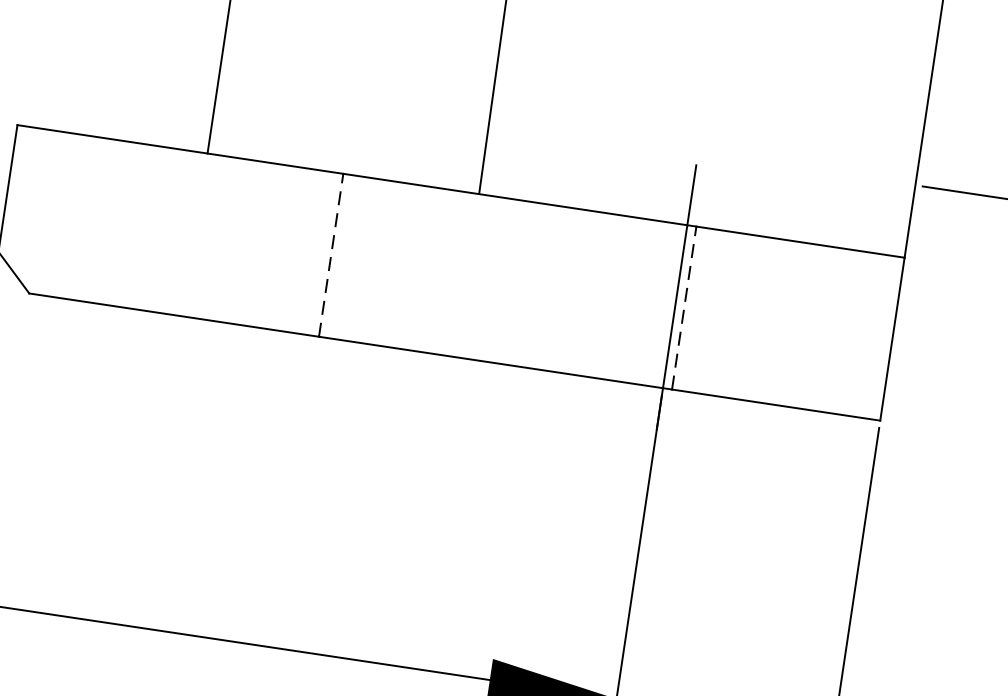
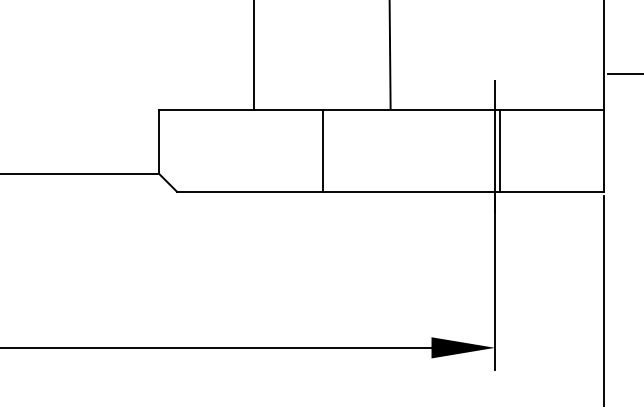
line: (331, 256) -> (322, 151), dashed -> solid
line: (683, 308) -> (499, 151), dashed -> solid

